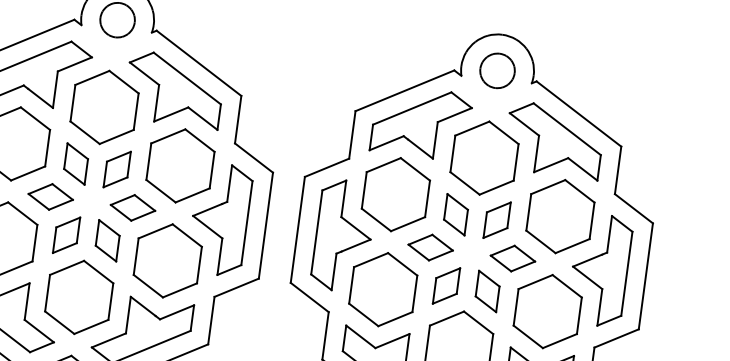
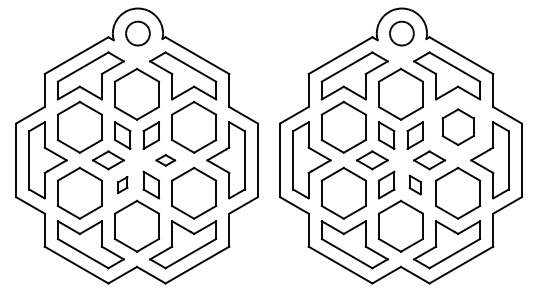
part: (132, 208) -> (165, 160), size x0.6
part: (561, 215) -> (458, 126), size x0.7
part: (66, 234) -> (122, 184), size x0.6
part: (486, 290) -> (414, 184), size x0.7

